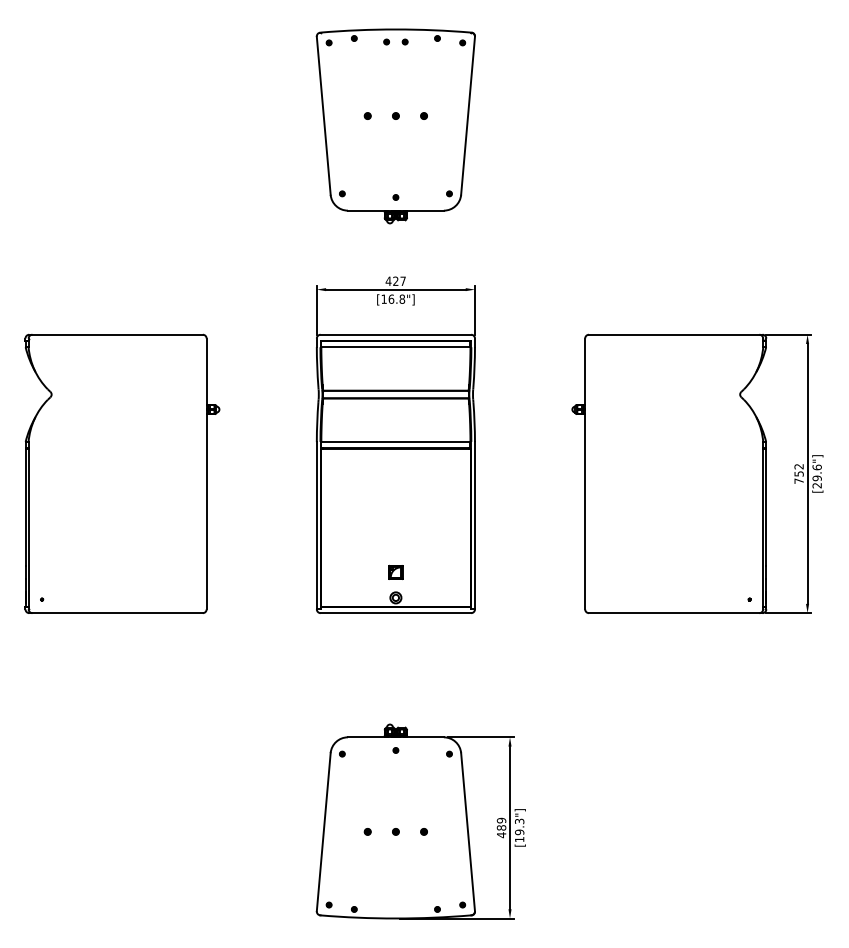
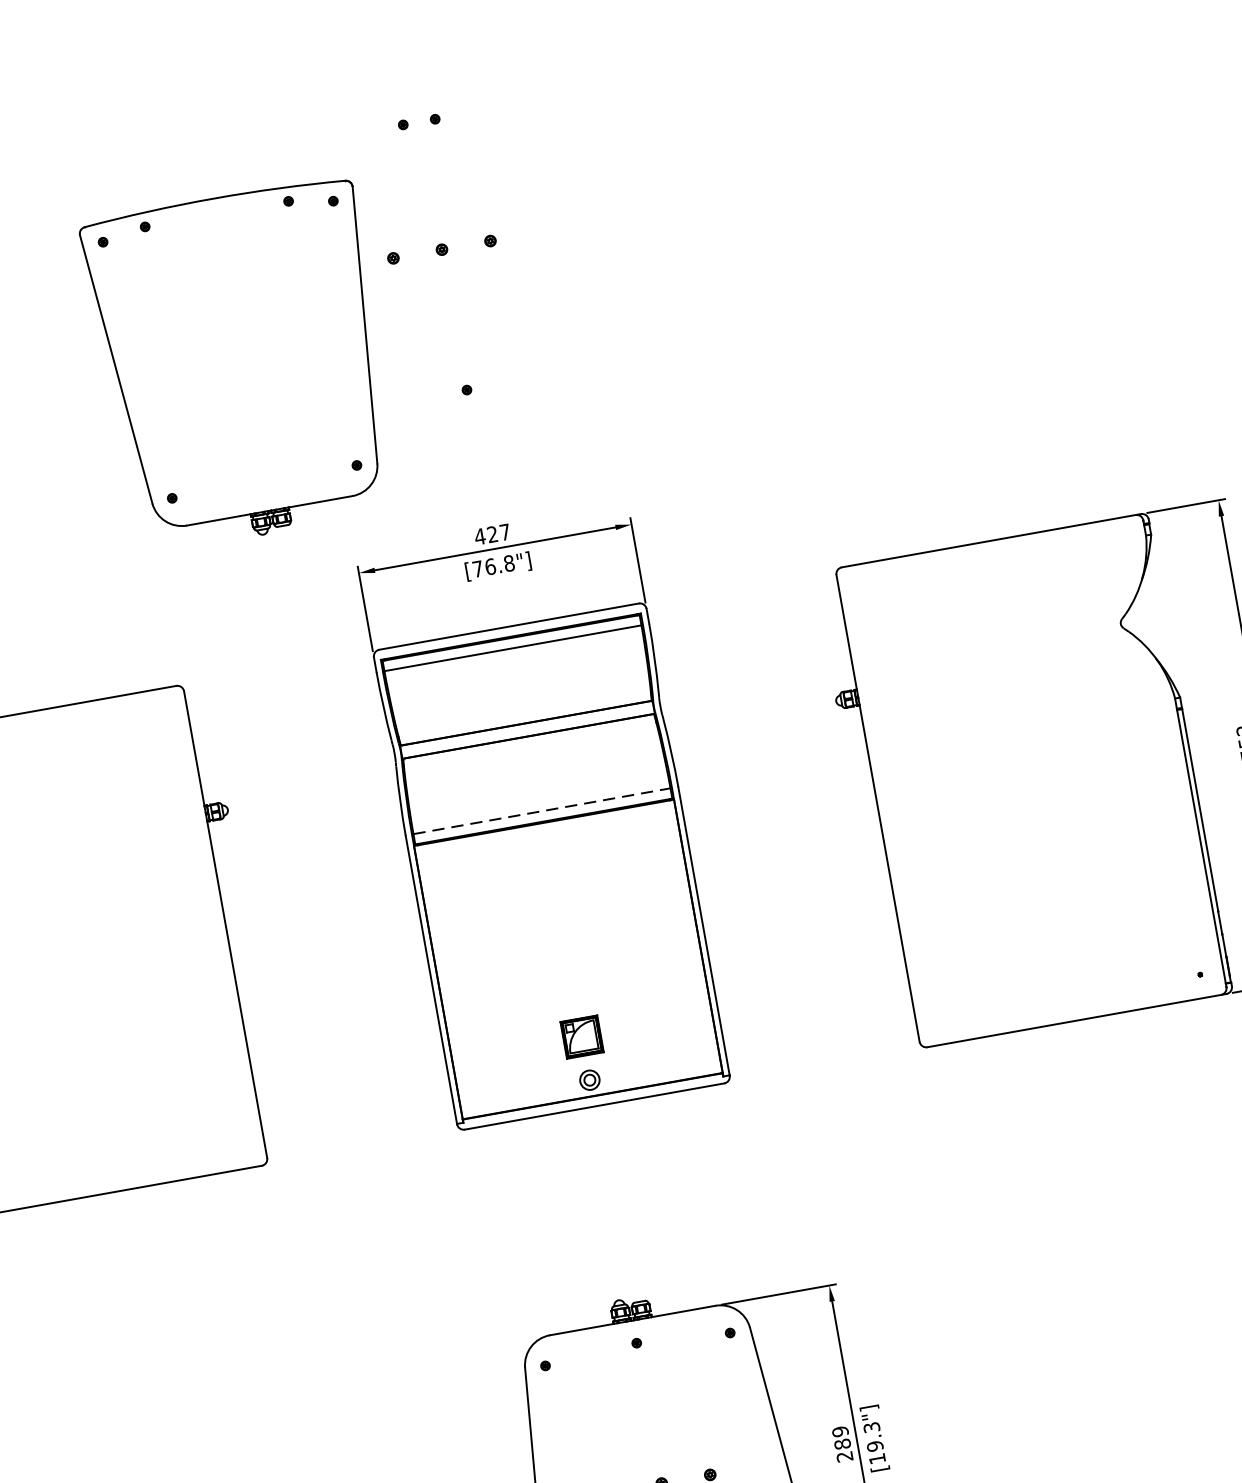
part: (395, 126) -> (243, 365), moved
text: (383, 298) -> (476, 567), [16.8"] -> [76.8"]
line: (395, 441) -> (541, 810), solid -> dashed
part: (395, 571) -> (581, 1034), size x1.6
text: (501, 835) -> (844, 1457), 489 -> 289

